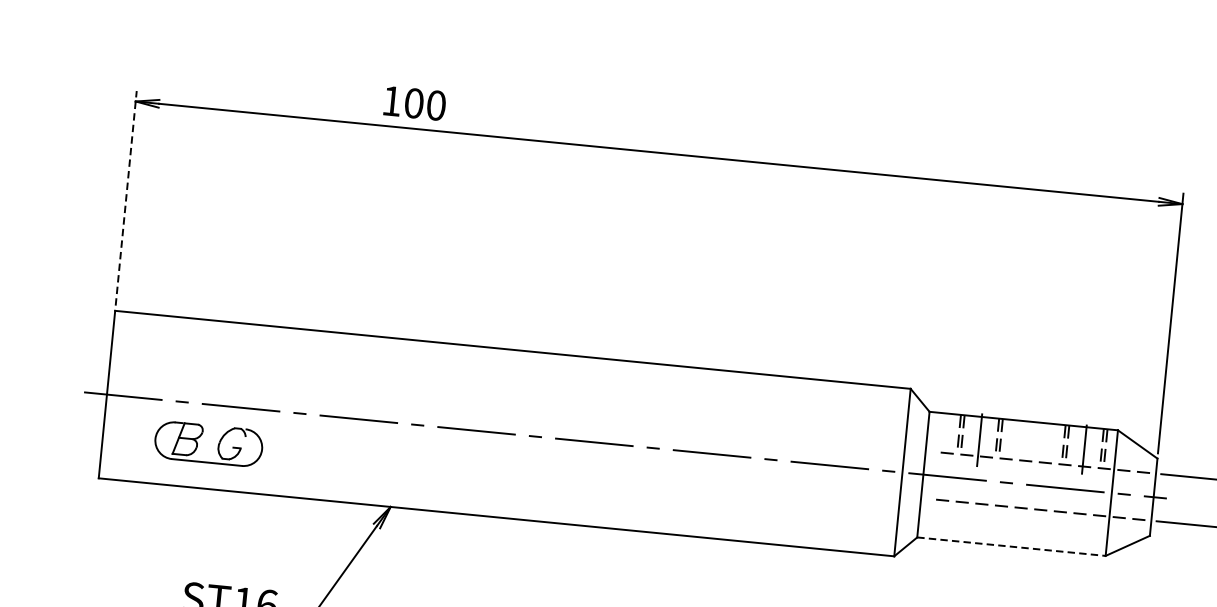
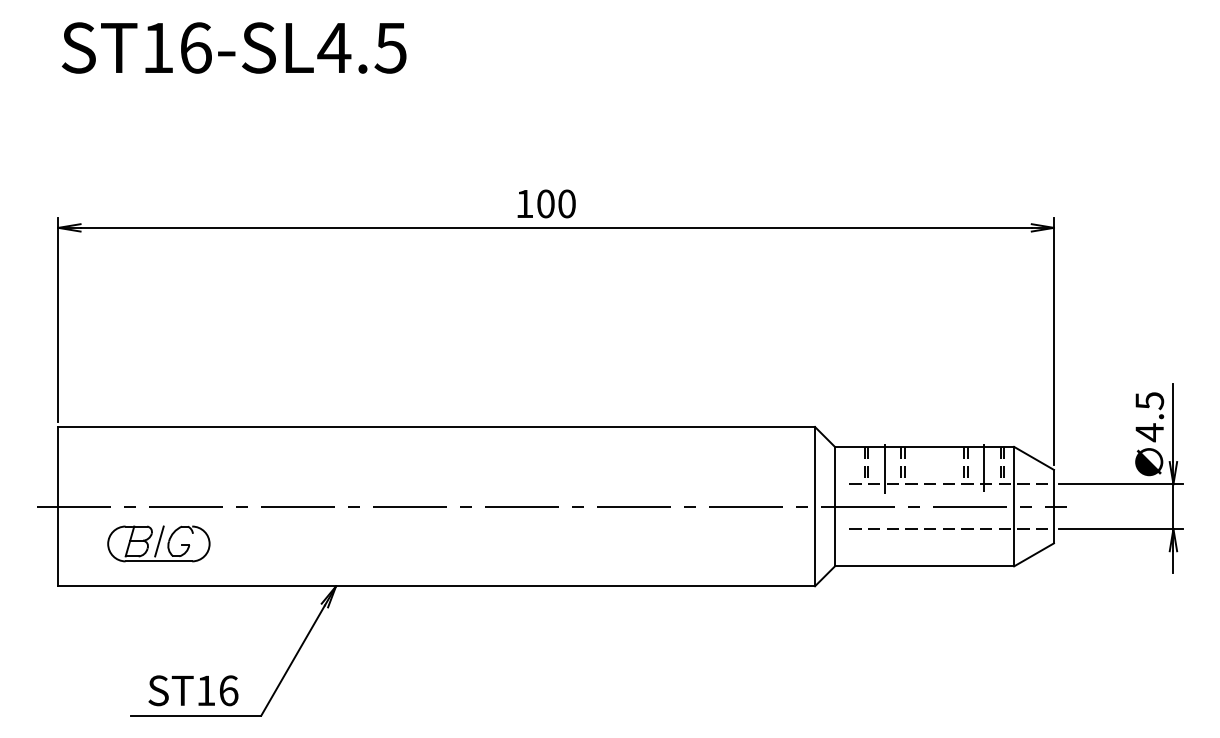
text: (414, 103) -> (546, 203), moved
line: (126, 197) -> (58, 319), dashed -> solid
line: (209, 441) -> (159, 541), added
line: (1011, 546) -> (924, 566), dashed -> solid

